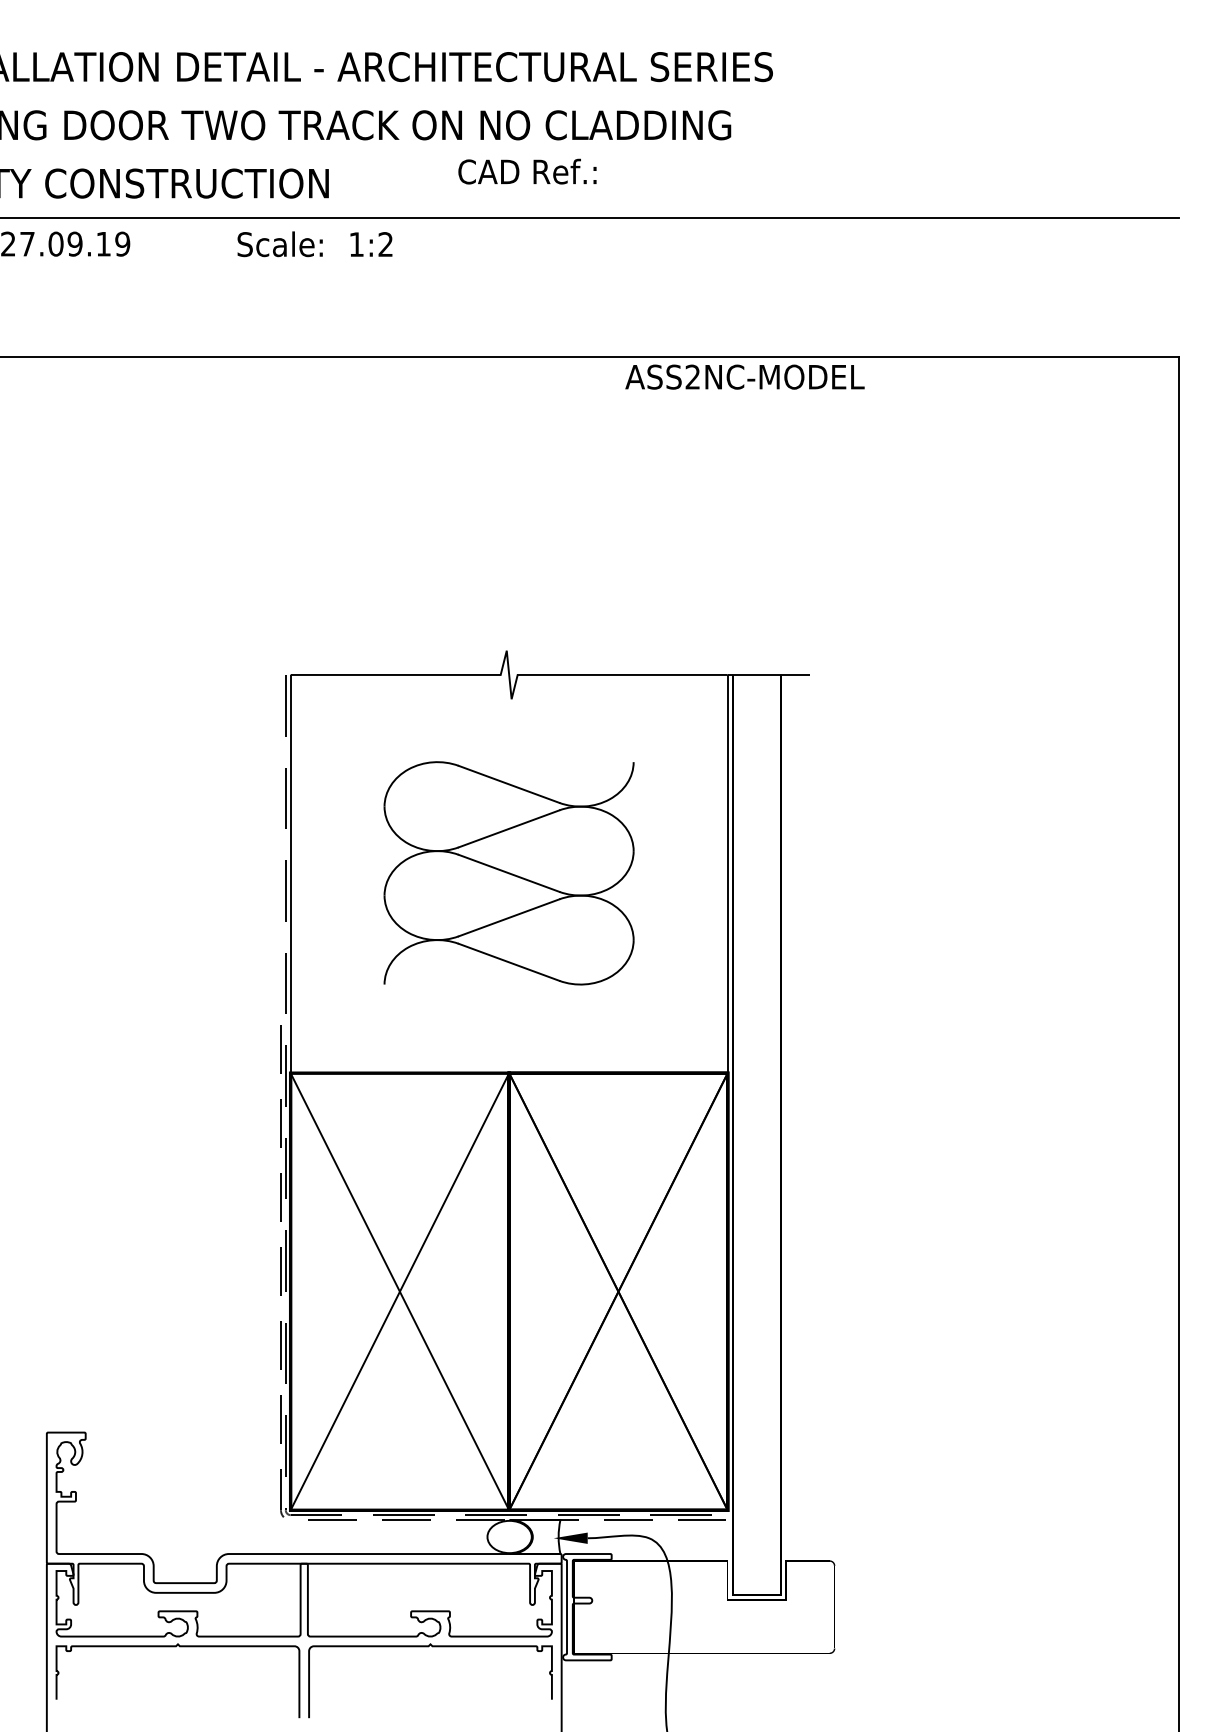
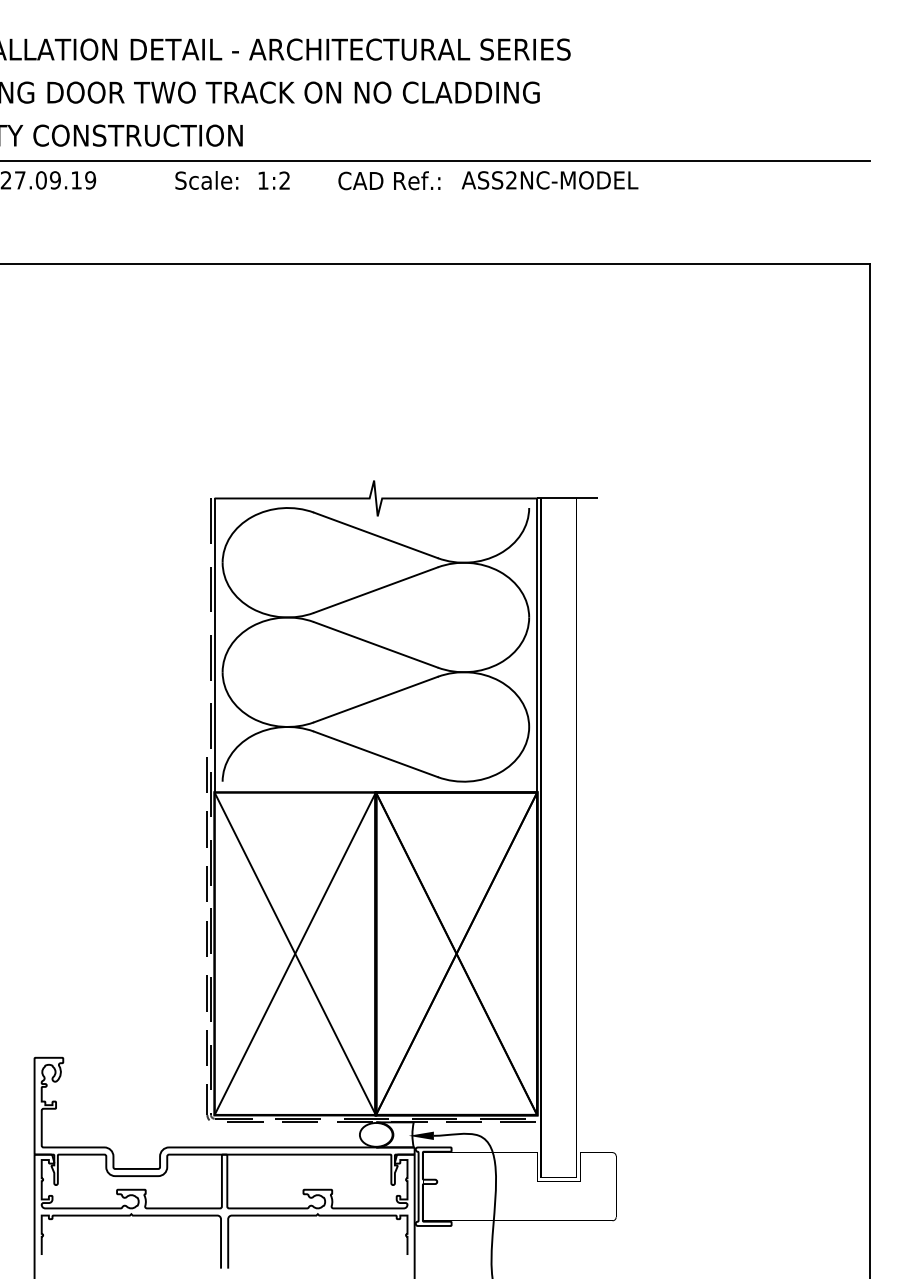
text: (527, 171) -> (389, 180), moved
text: (744, 376) -> (549, 179), moved
part: (508, 873) -> (375, 645), size x1.67

